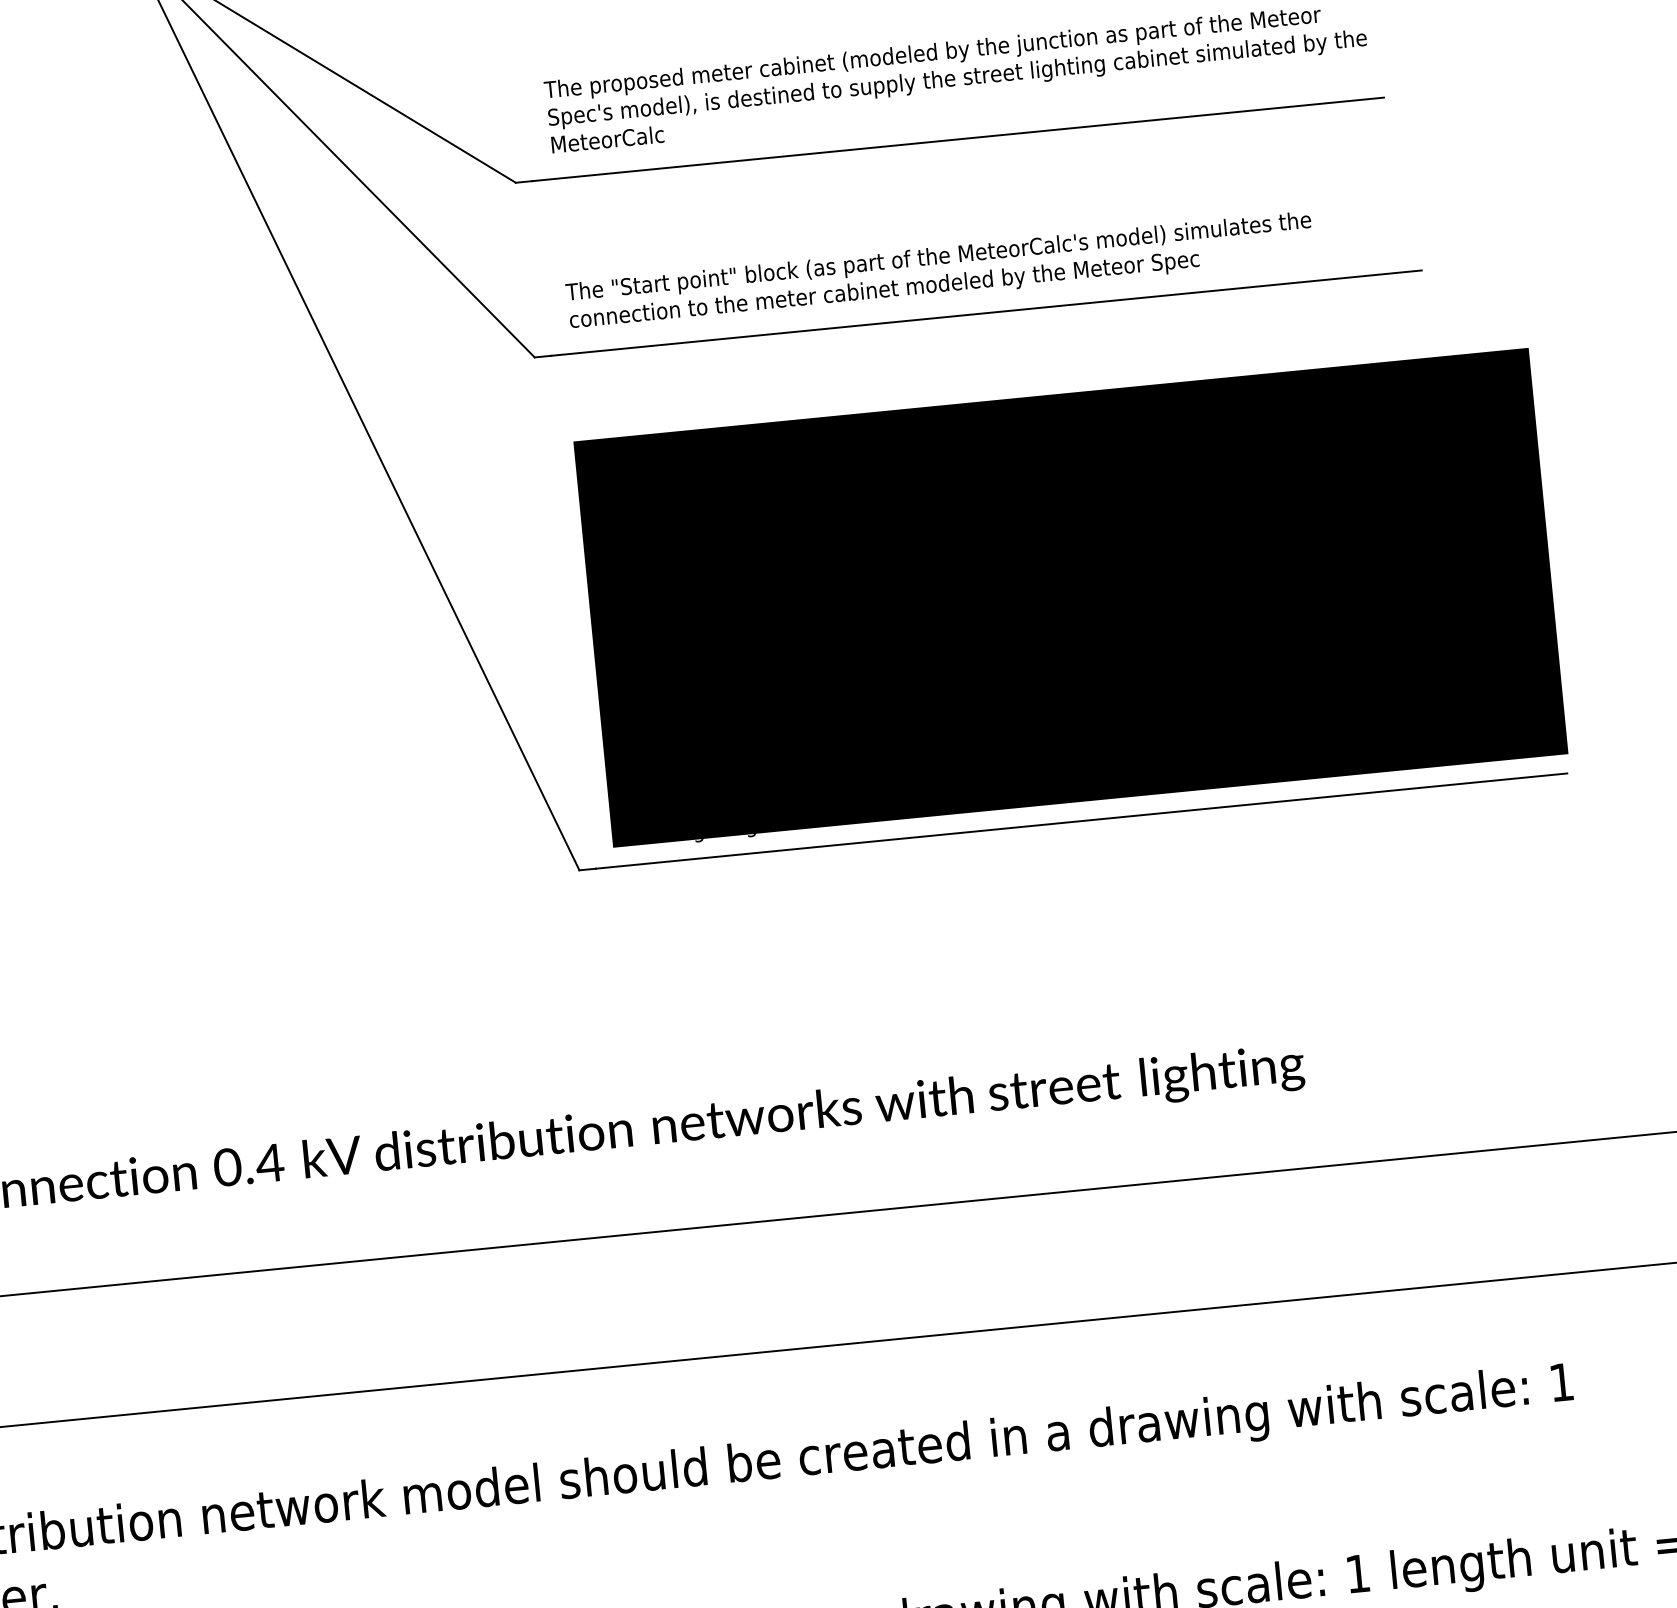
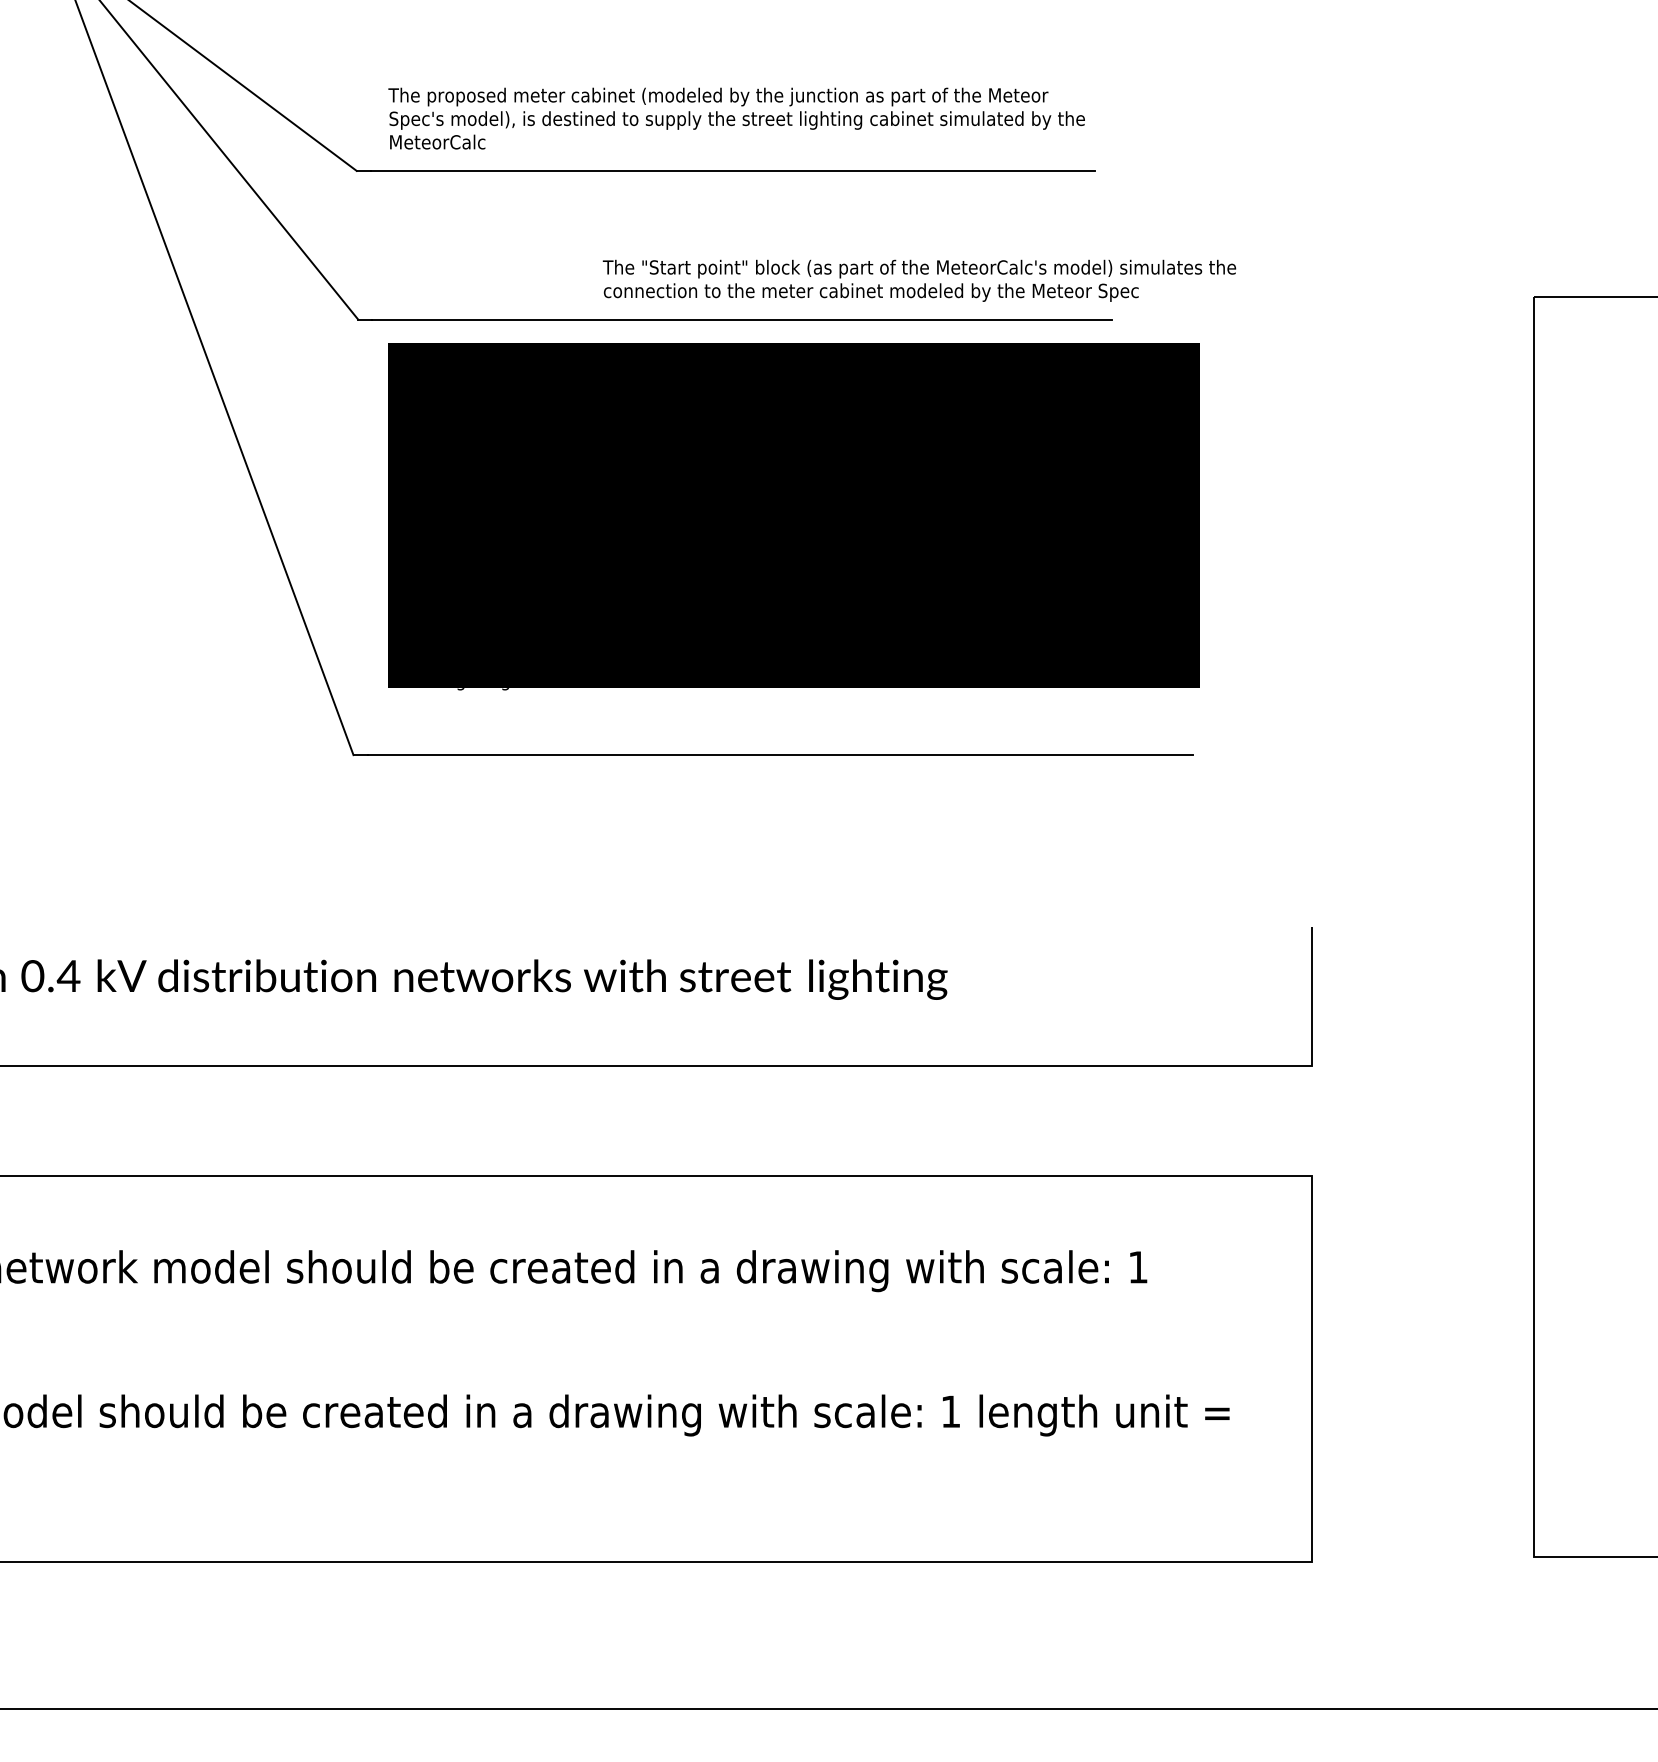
text: (939, 271) -> (919, 280), moved
text: (1070, 599) -> (793, 516), moved

